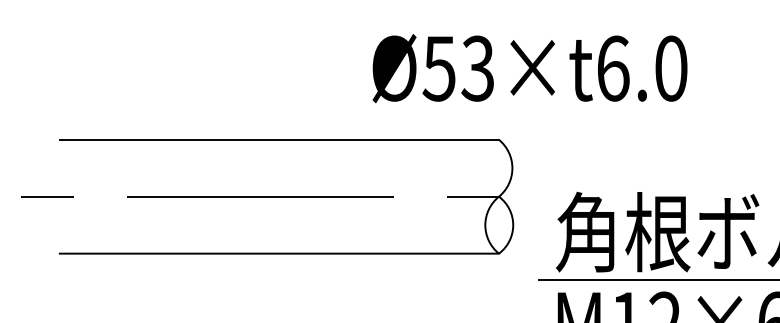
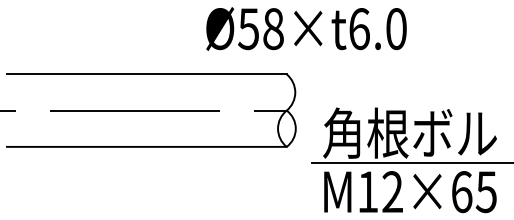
text: (476, 67) -> (272, 28), Ø53×t6.0 -> Ø58×t6.0

